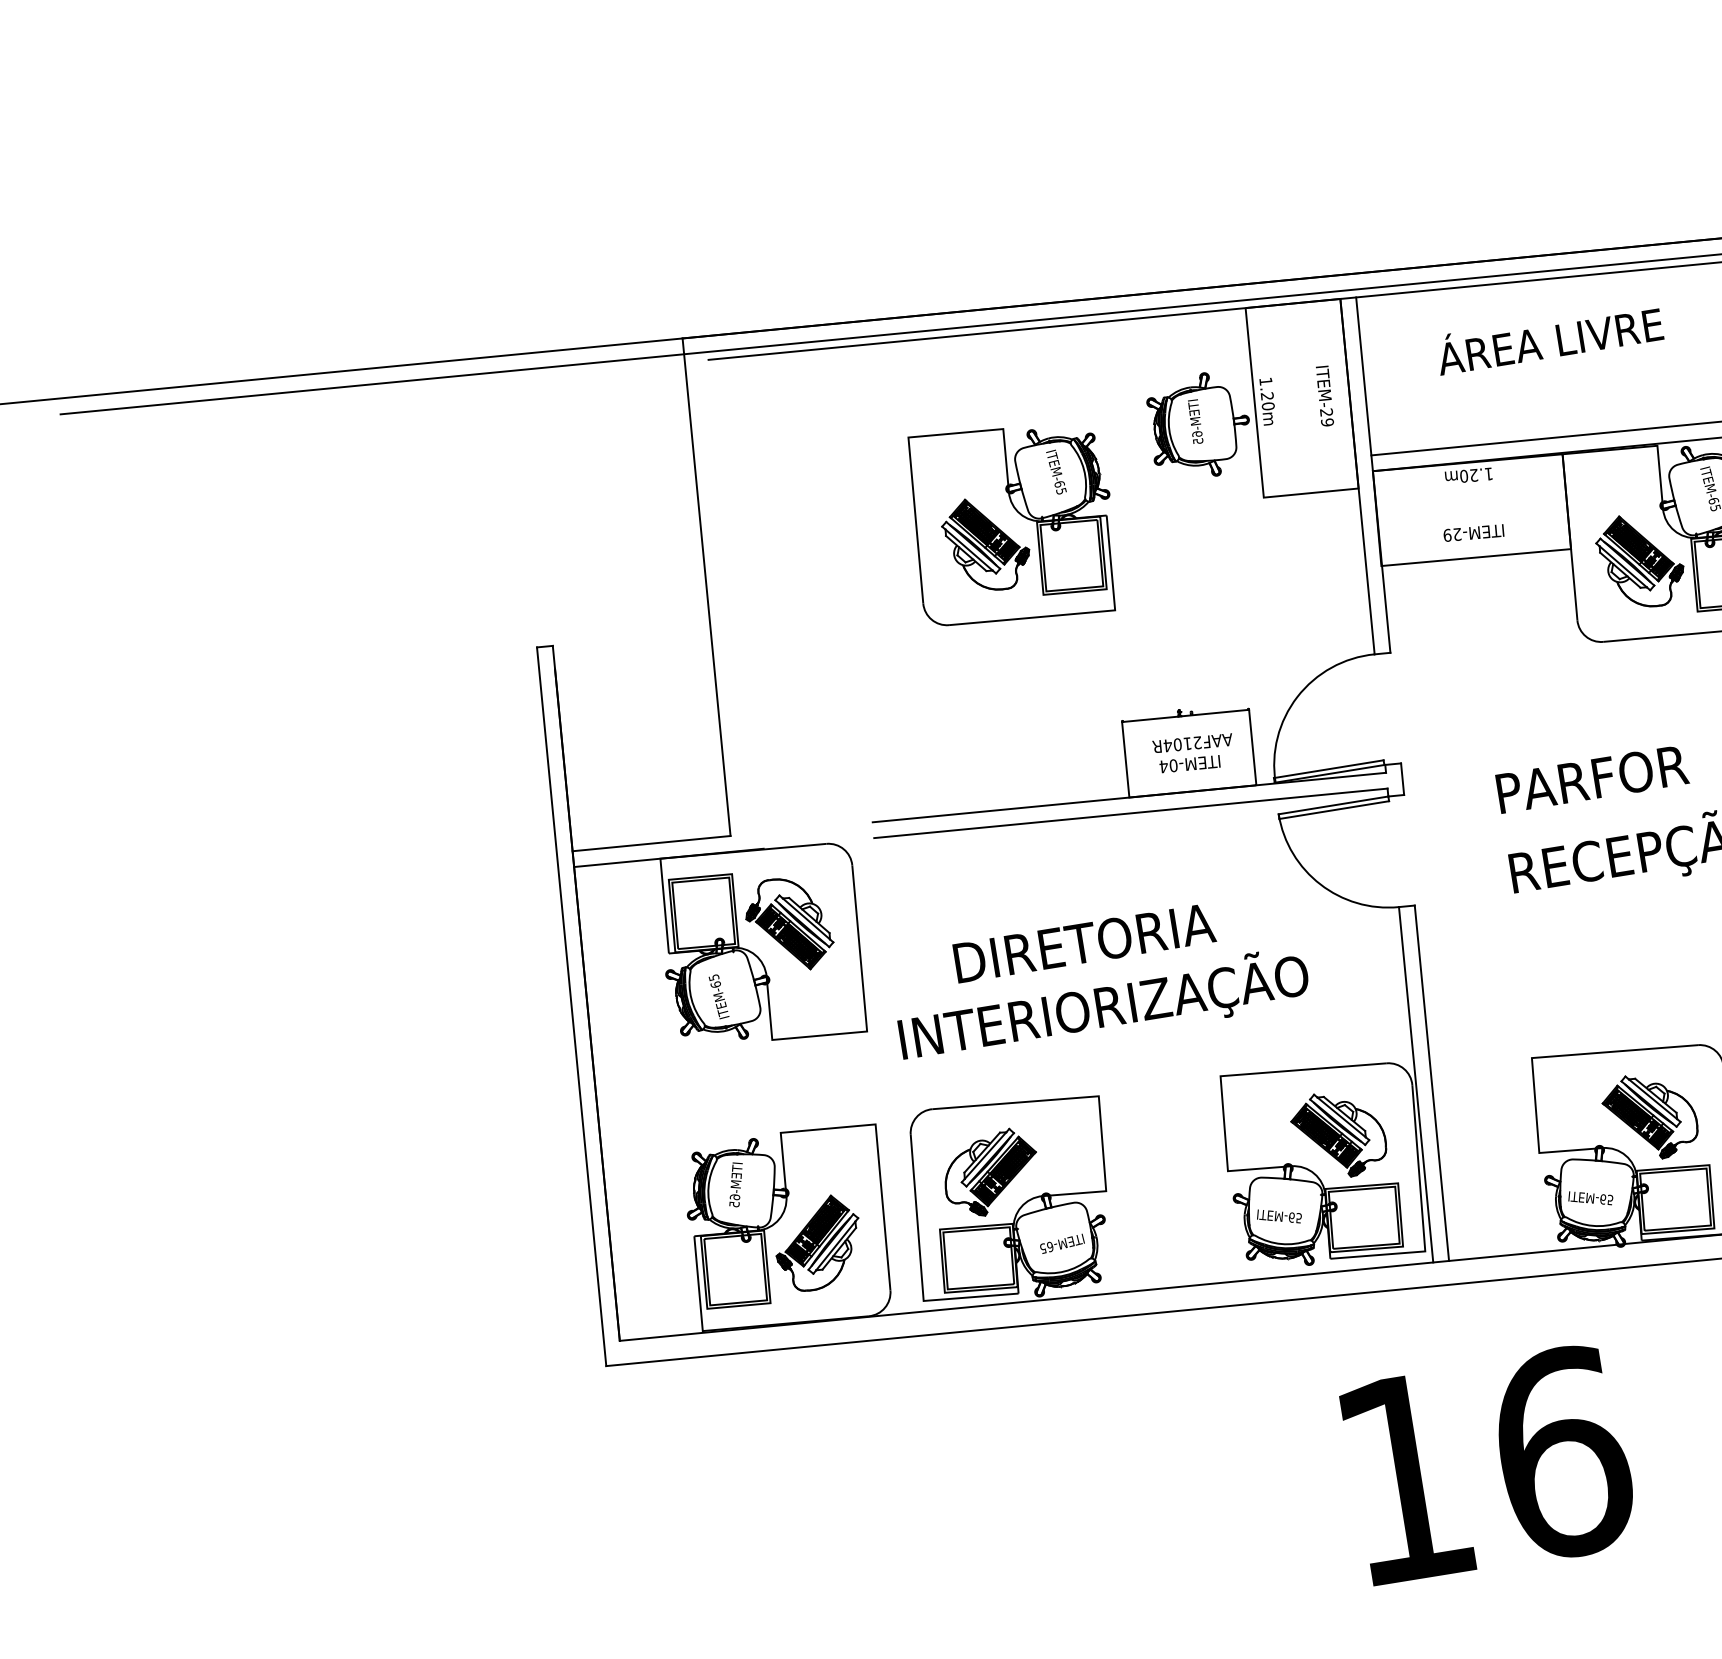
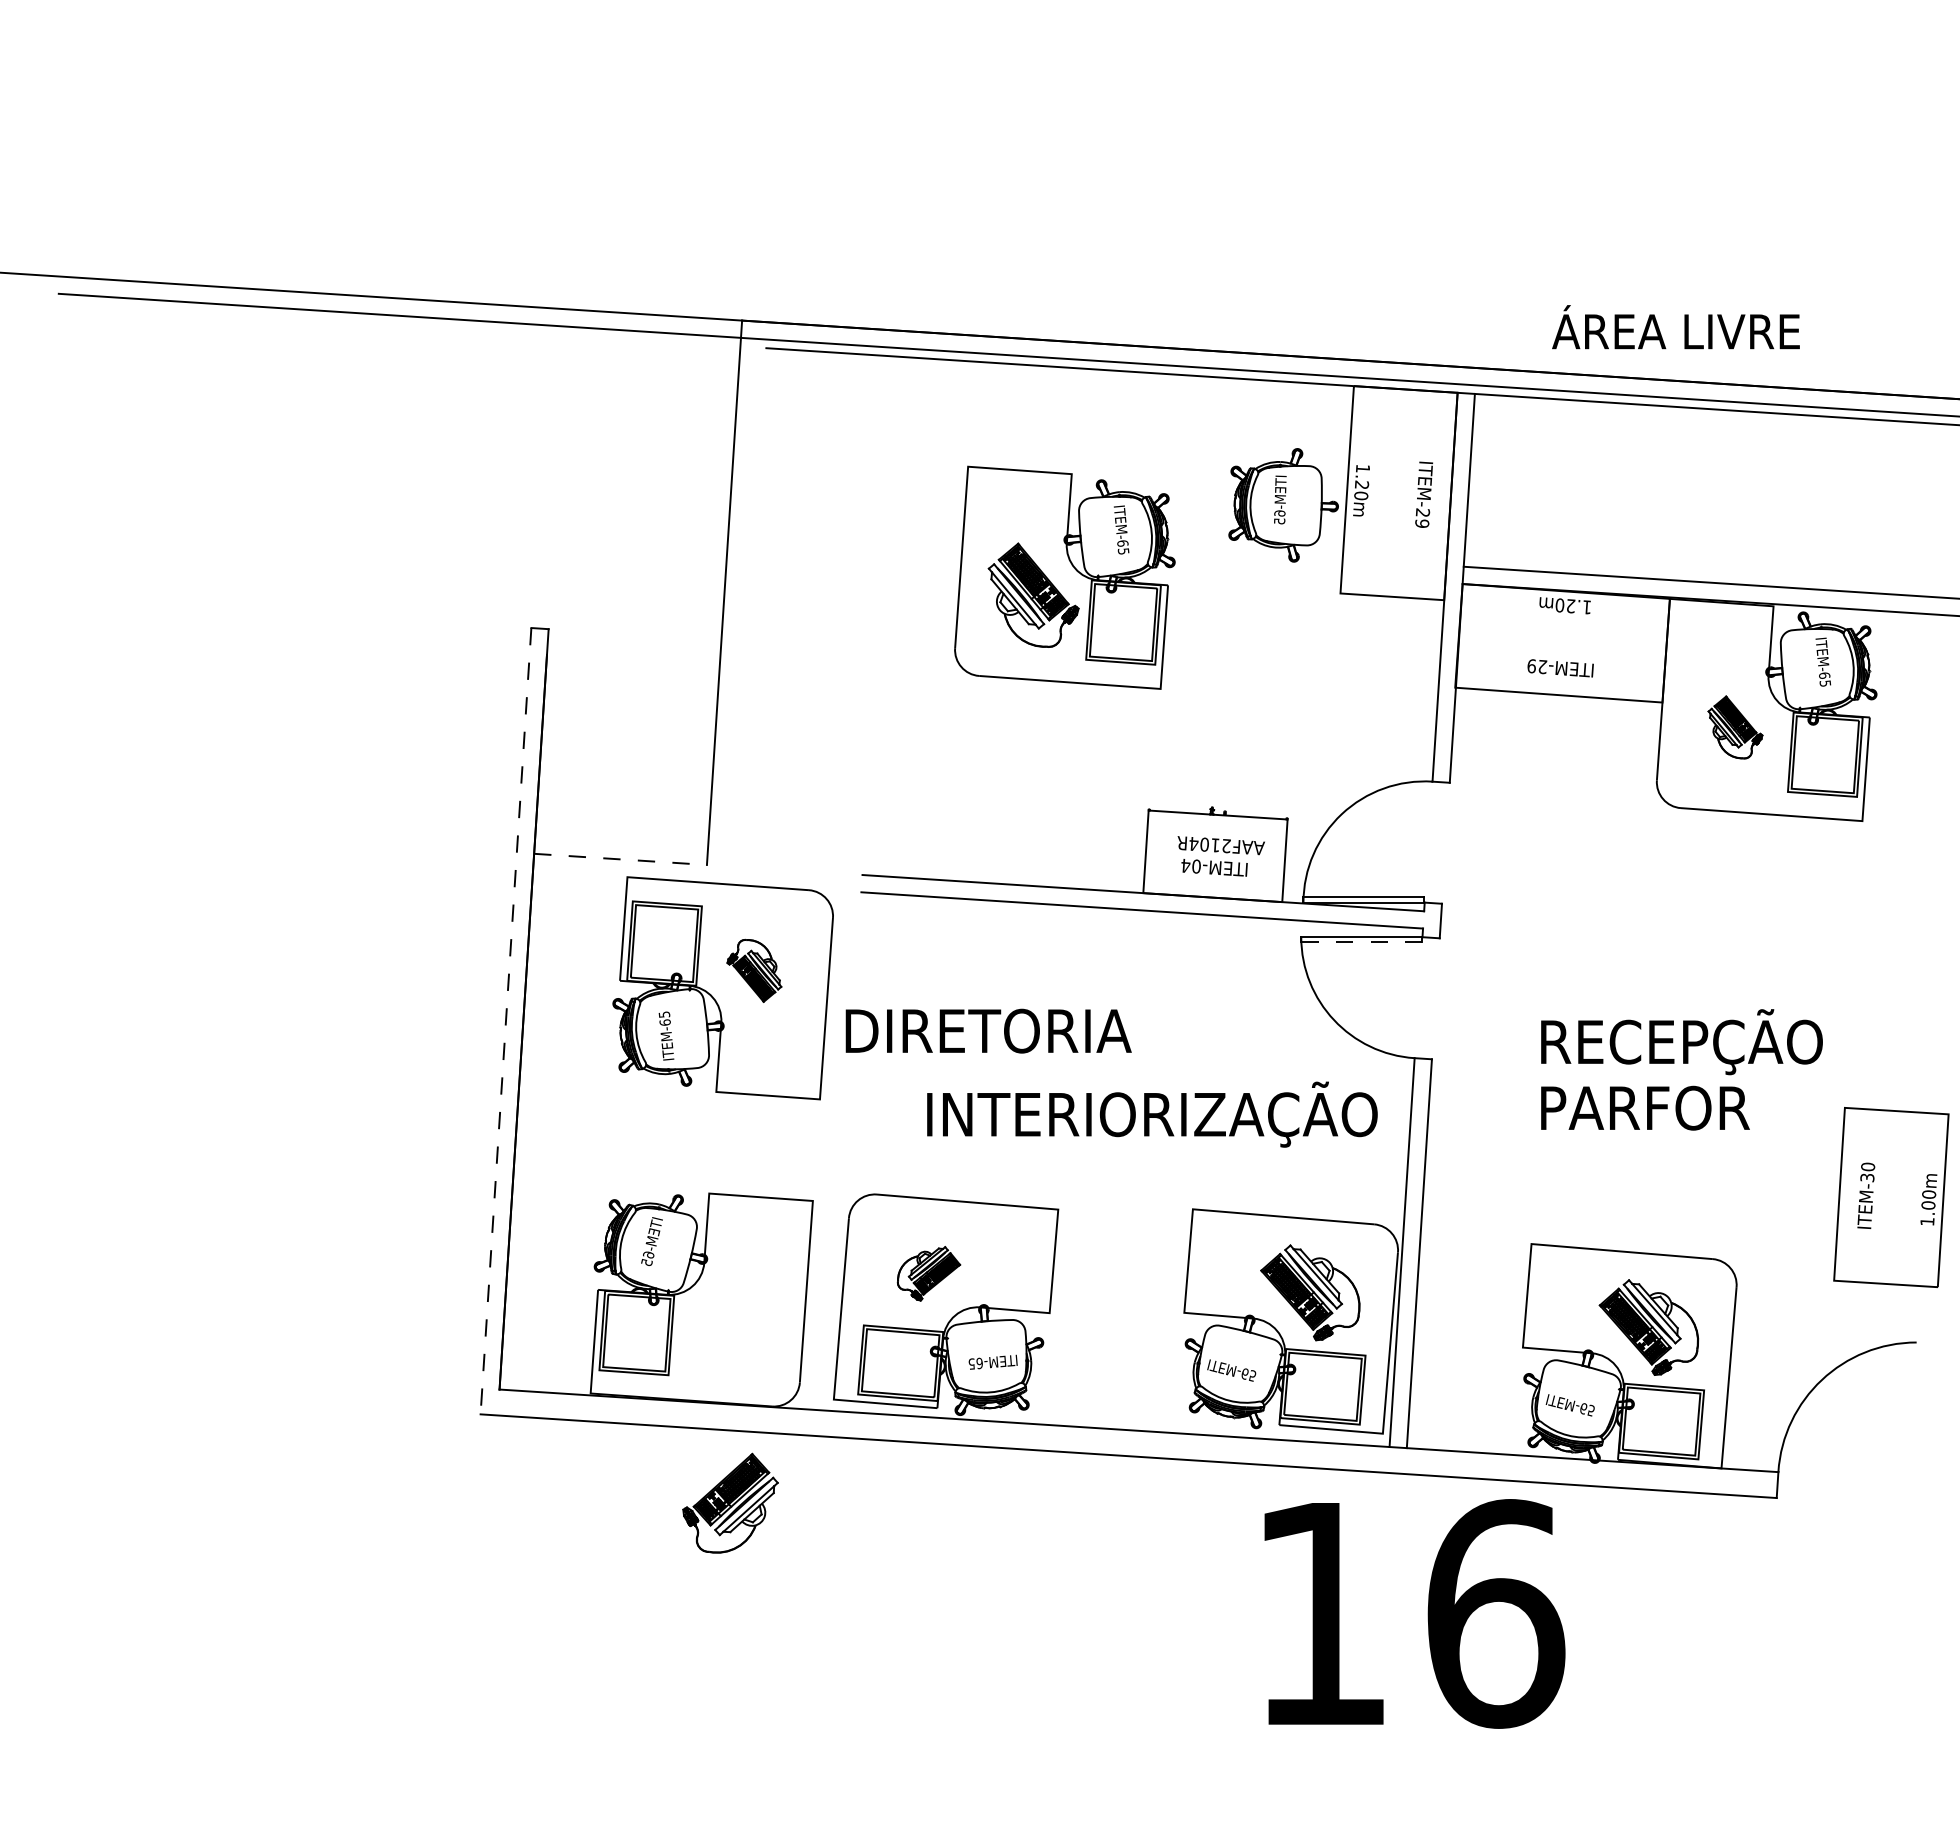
text: (1548, 338) -> (1675, 327), moved
part: (1640, 560) -> (1735, 727), size x0.6
text: (1592, 778) -> (1645, 1107), moved
line: (1333, 810) -> (1361, 942), solid -> dashed
line: (651, 843) -> (620, 859), solid -> dashed
line: (668, 857) -> (636, 877), removed
part: (789, 924) -> (754, 970), size x0.6
text: (1084, 942) -> (988, 1030), moved
line: (571, 1007) -> (505, 1021), solid -> dashed
text: (1104, 1007) -> (1152, 1114), moved
part: (990, 1173) -> (928, 1273), size x0.6
part: (818, 1242) -> (730, 1502), moved
text: (1489, 1464) -> (1414, 1613), moved

